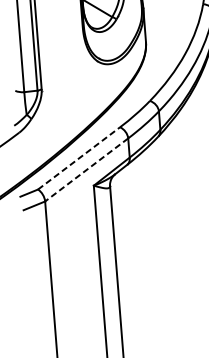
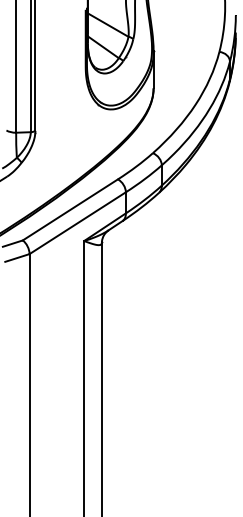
line: (79, 158) -> (70, 209), dashed -> solid
line: (86, 170) -> (77, 223), dashed -> solid

